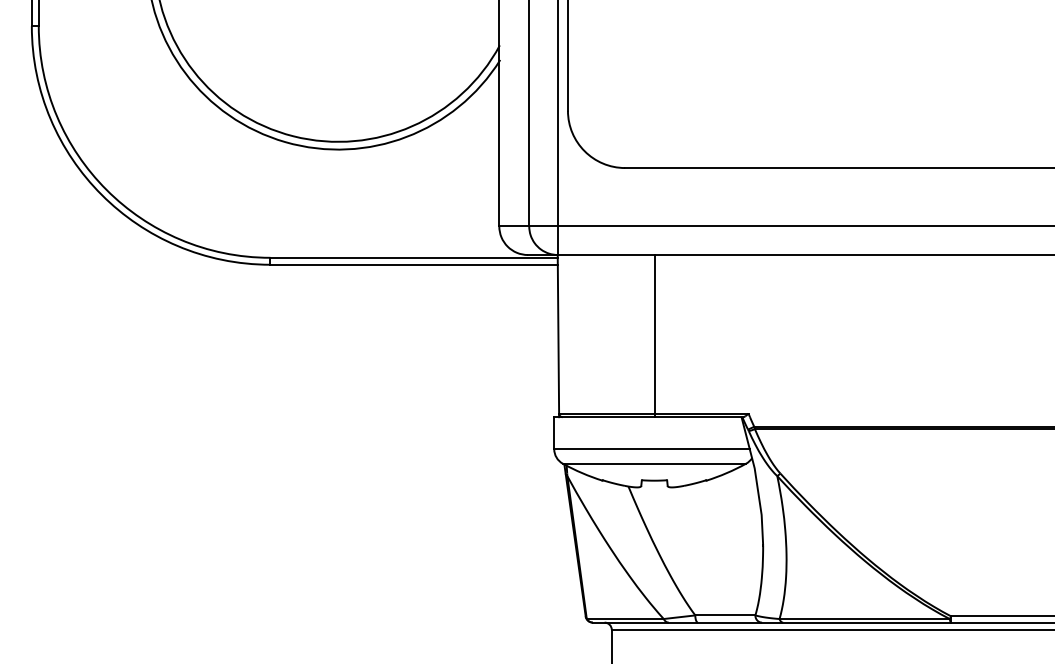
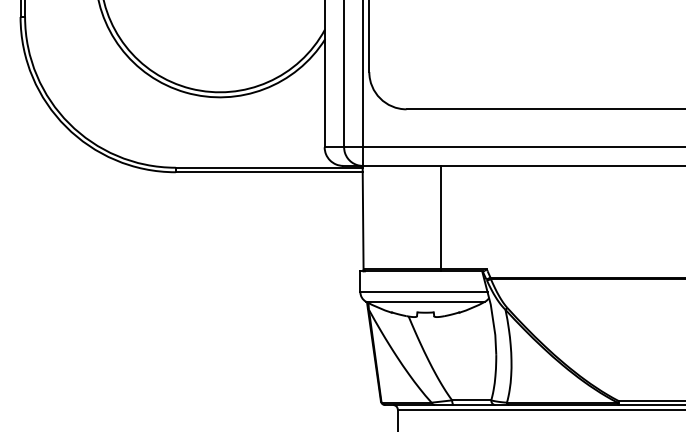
line: (654, 335) -> (440, 218), moved

